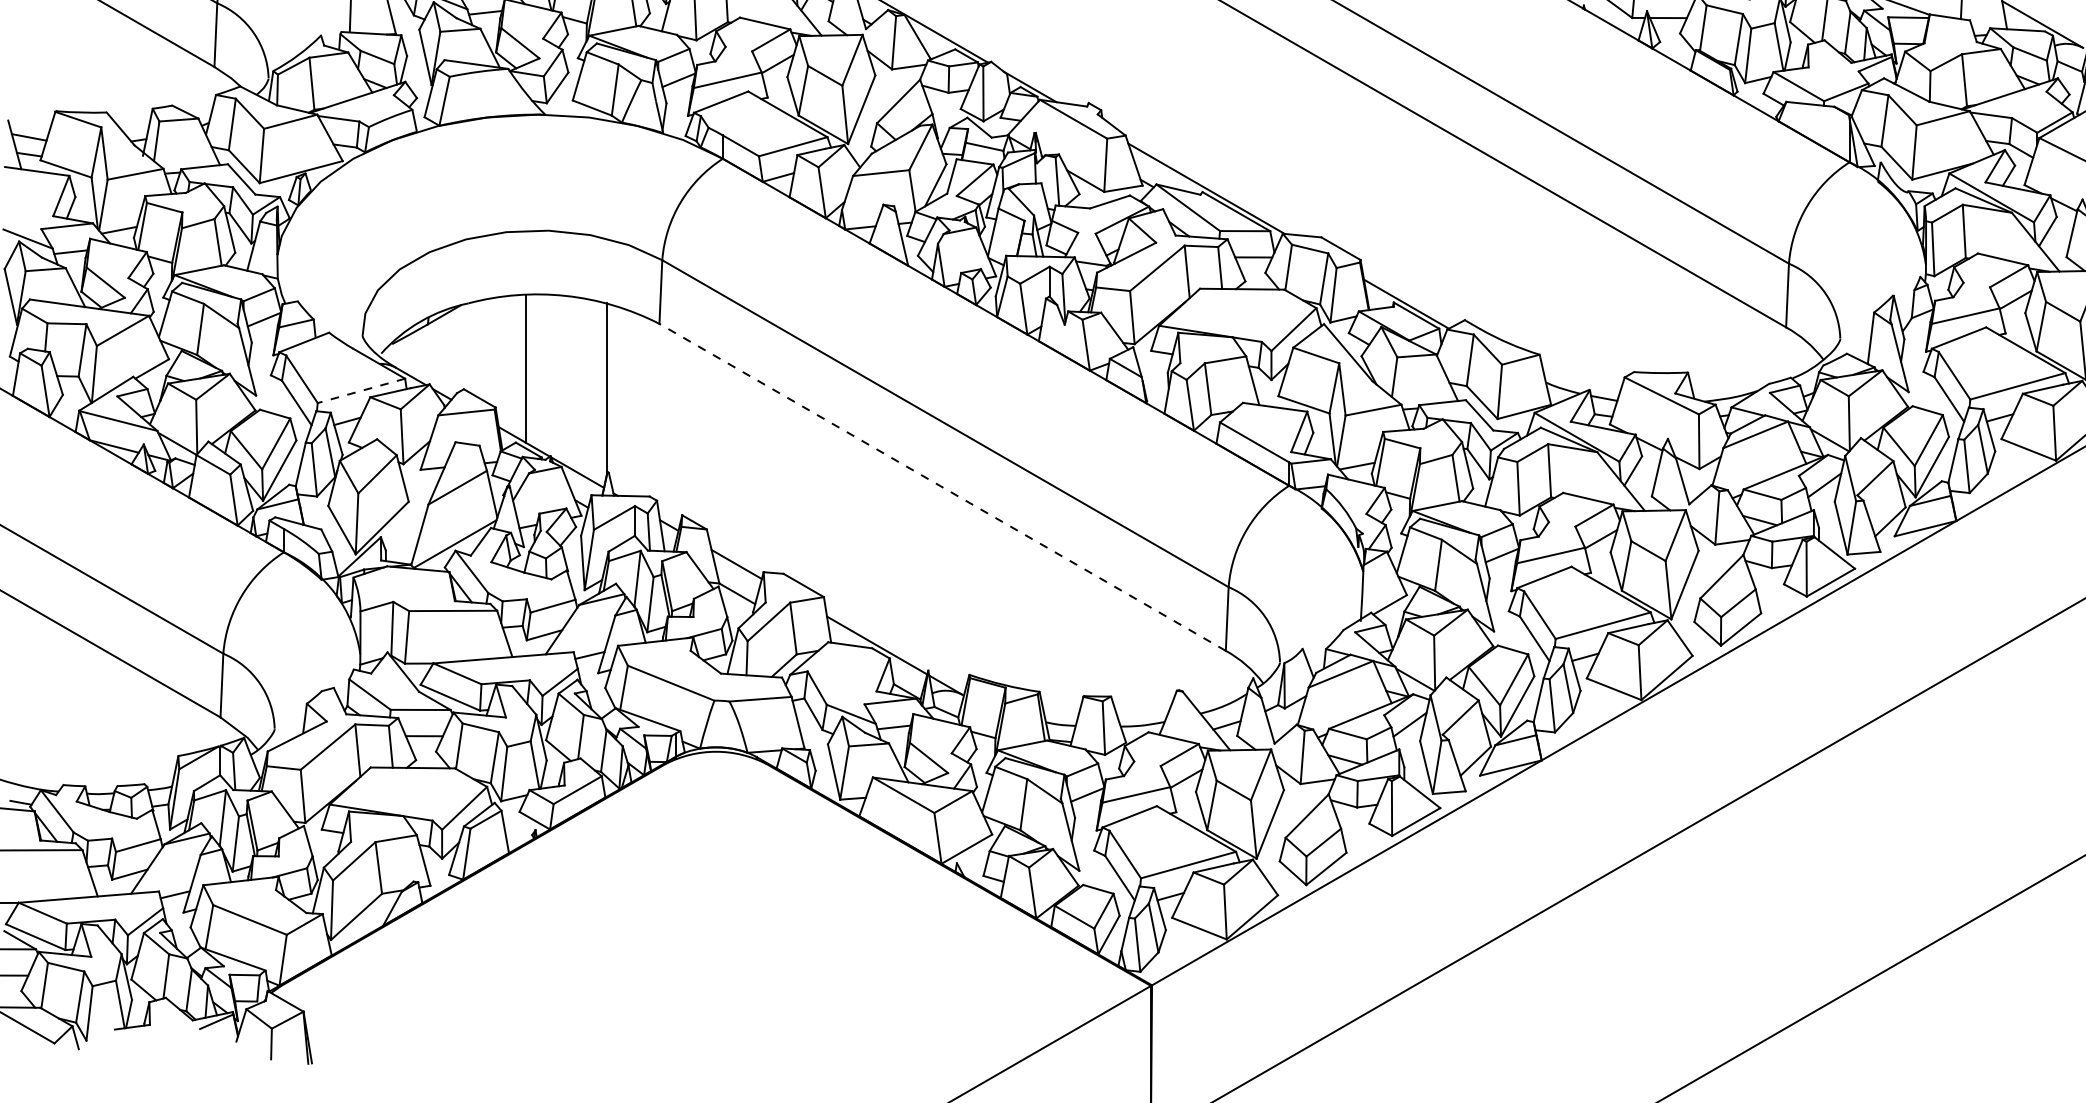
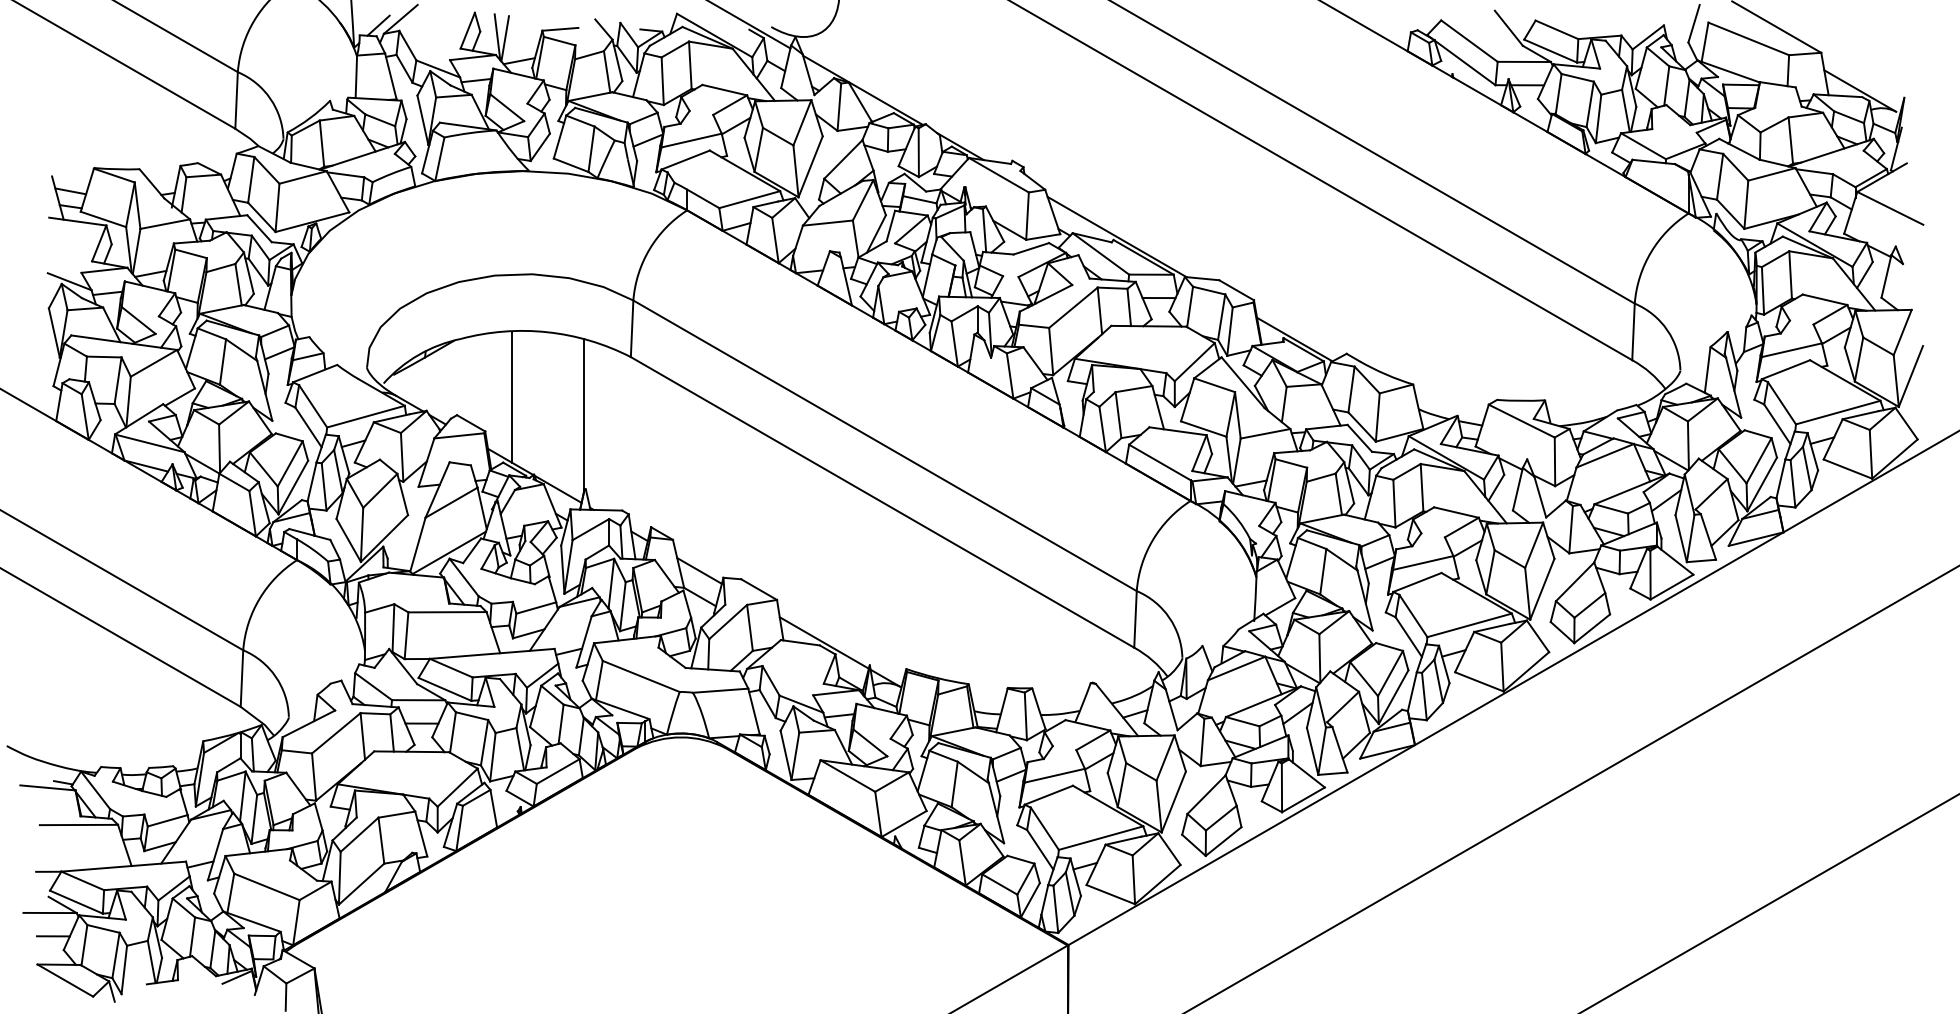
line: (360, 390) -> (365, 416), dashed -> solid
line: (942, 487) -> (882, 502), dashed -> solid

